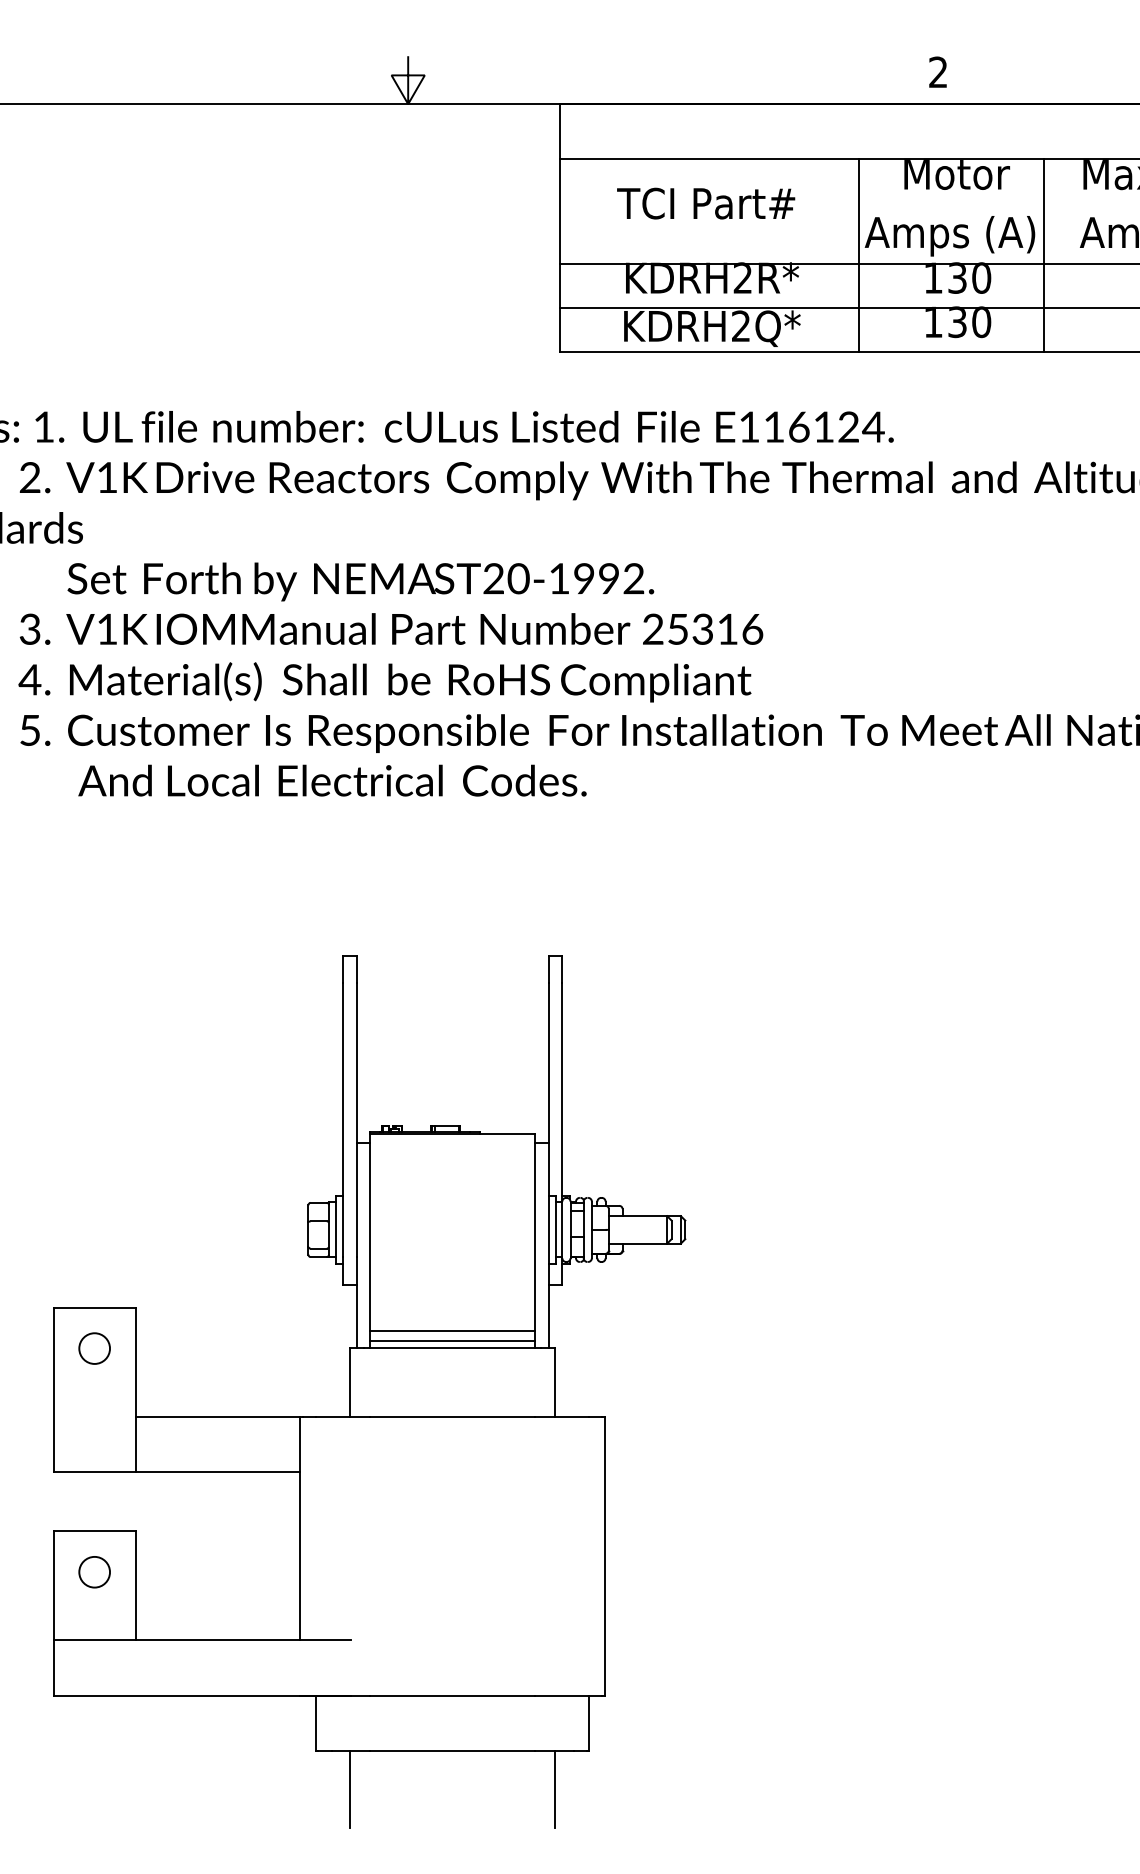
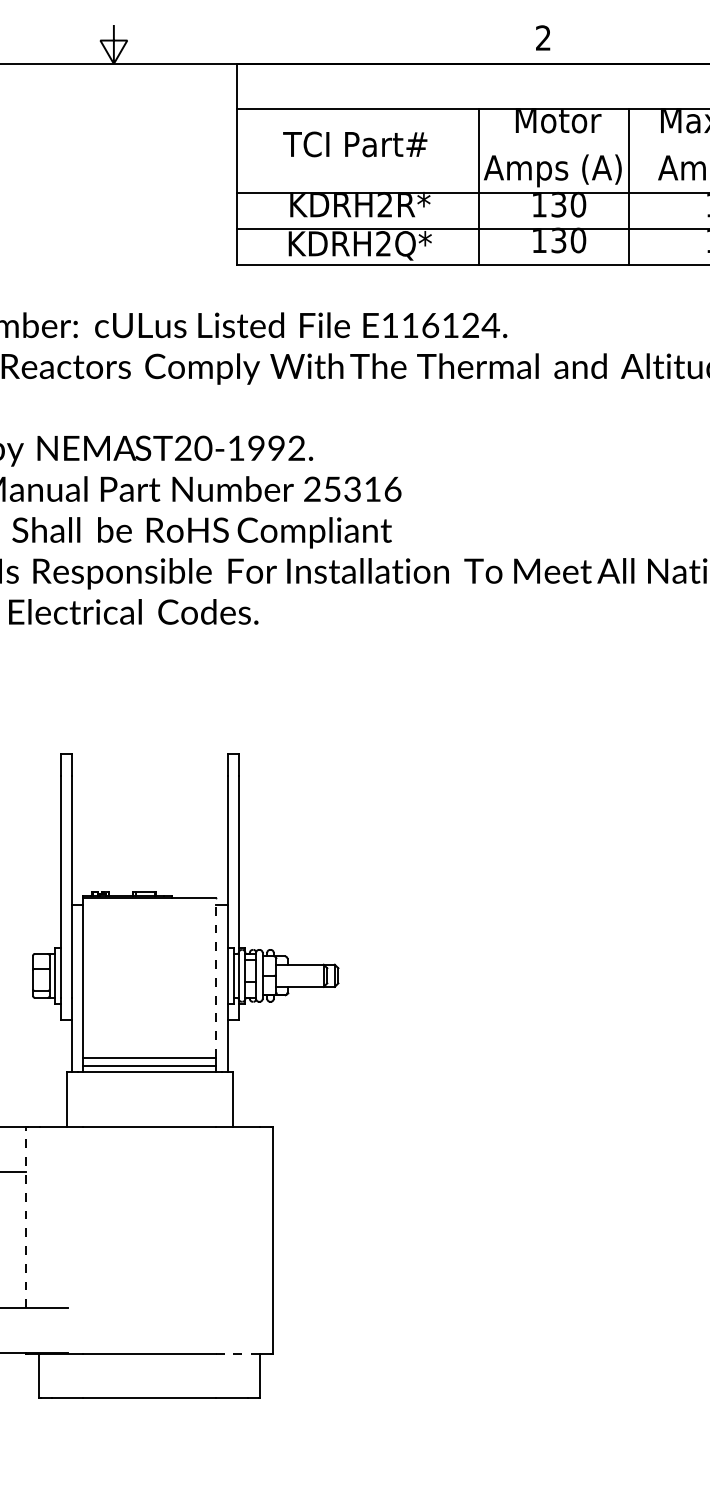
line: (534, 1232) -> (216, 977), solid -> dashed
line: (300, 1528) -> (26, 1217), solid -> dashed
line: (561, 1696) -> (238, 1353), solid -> dashed
line: (350, 1789) -> (67, 1429), removed
line: (555, 1789) -> (233, 1429), removed

